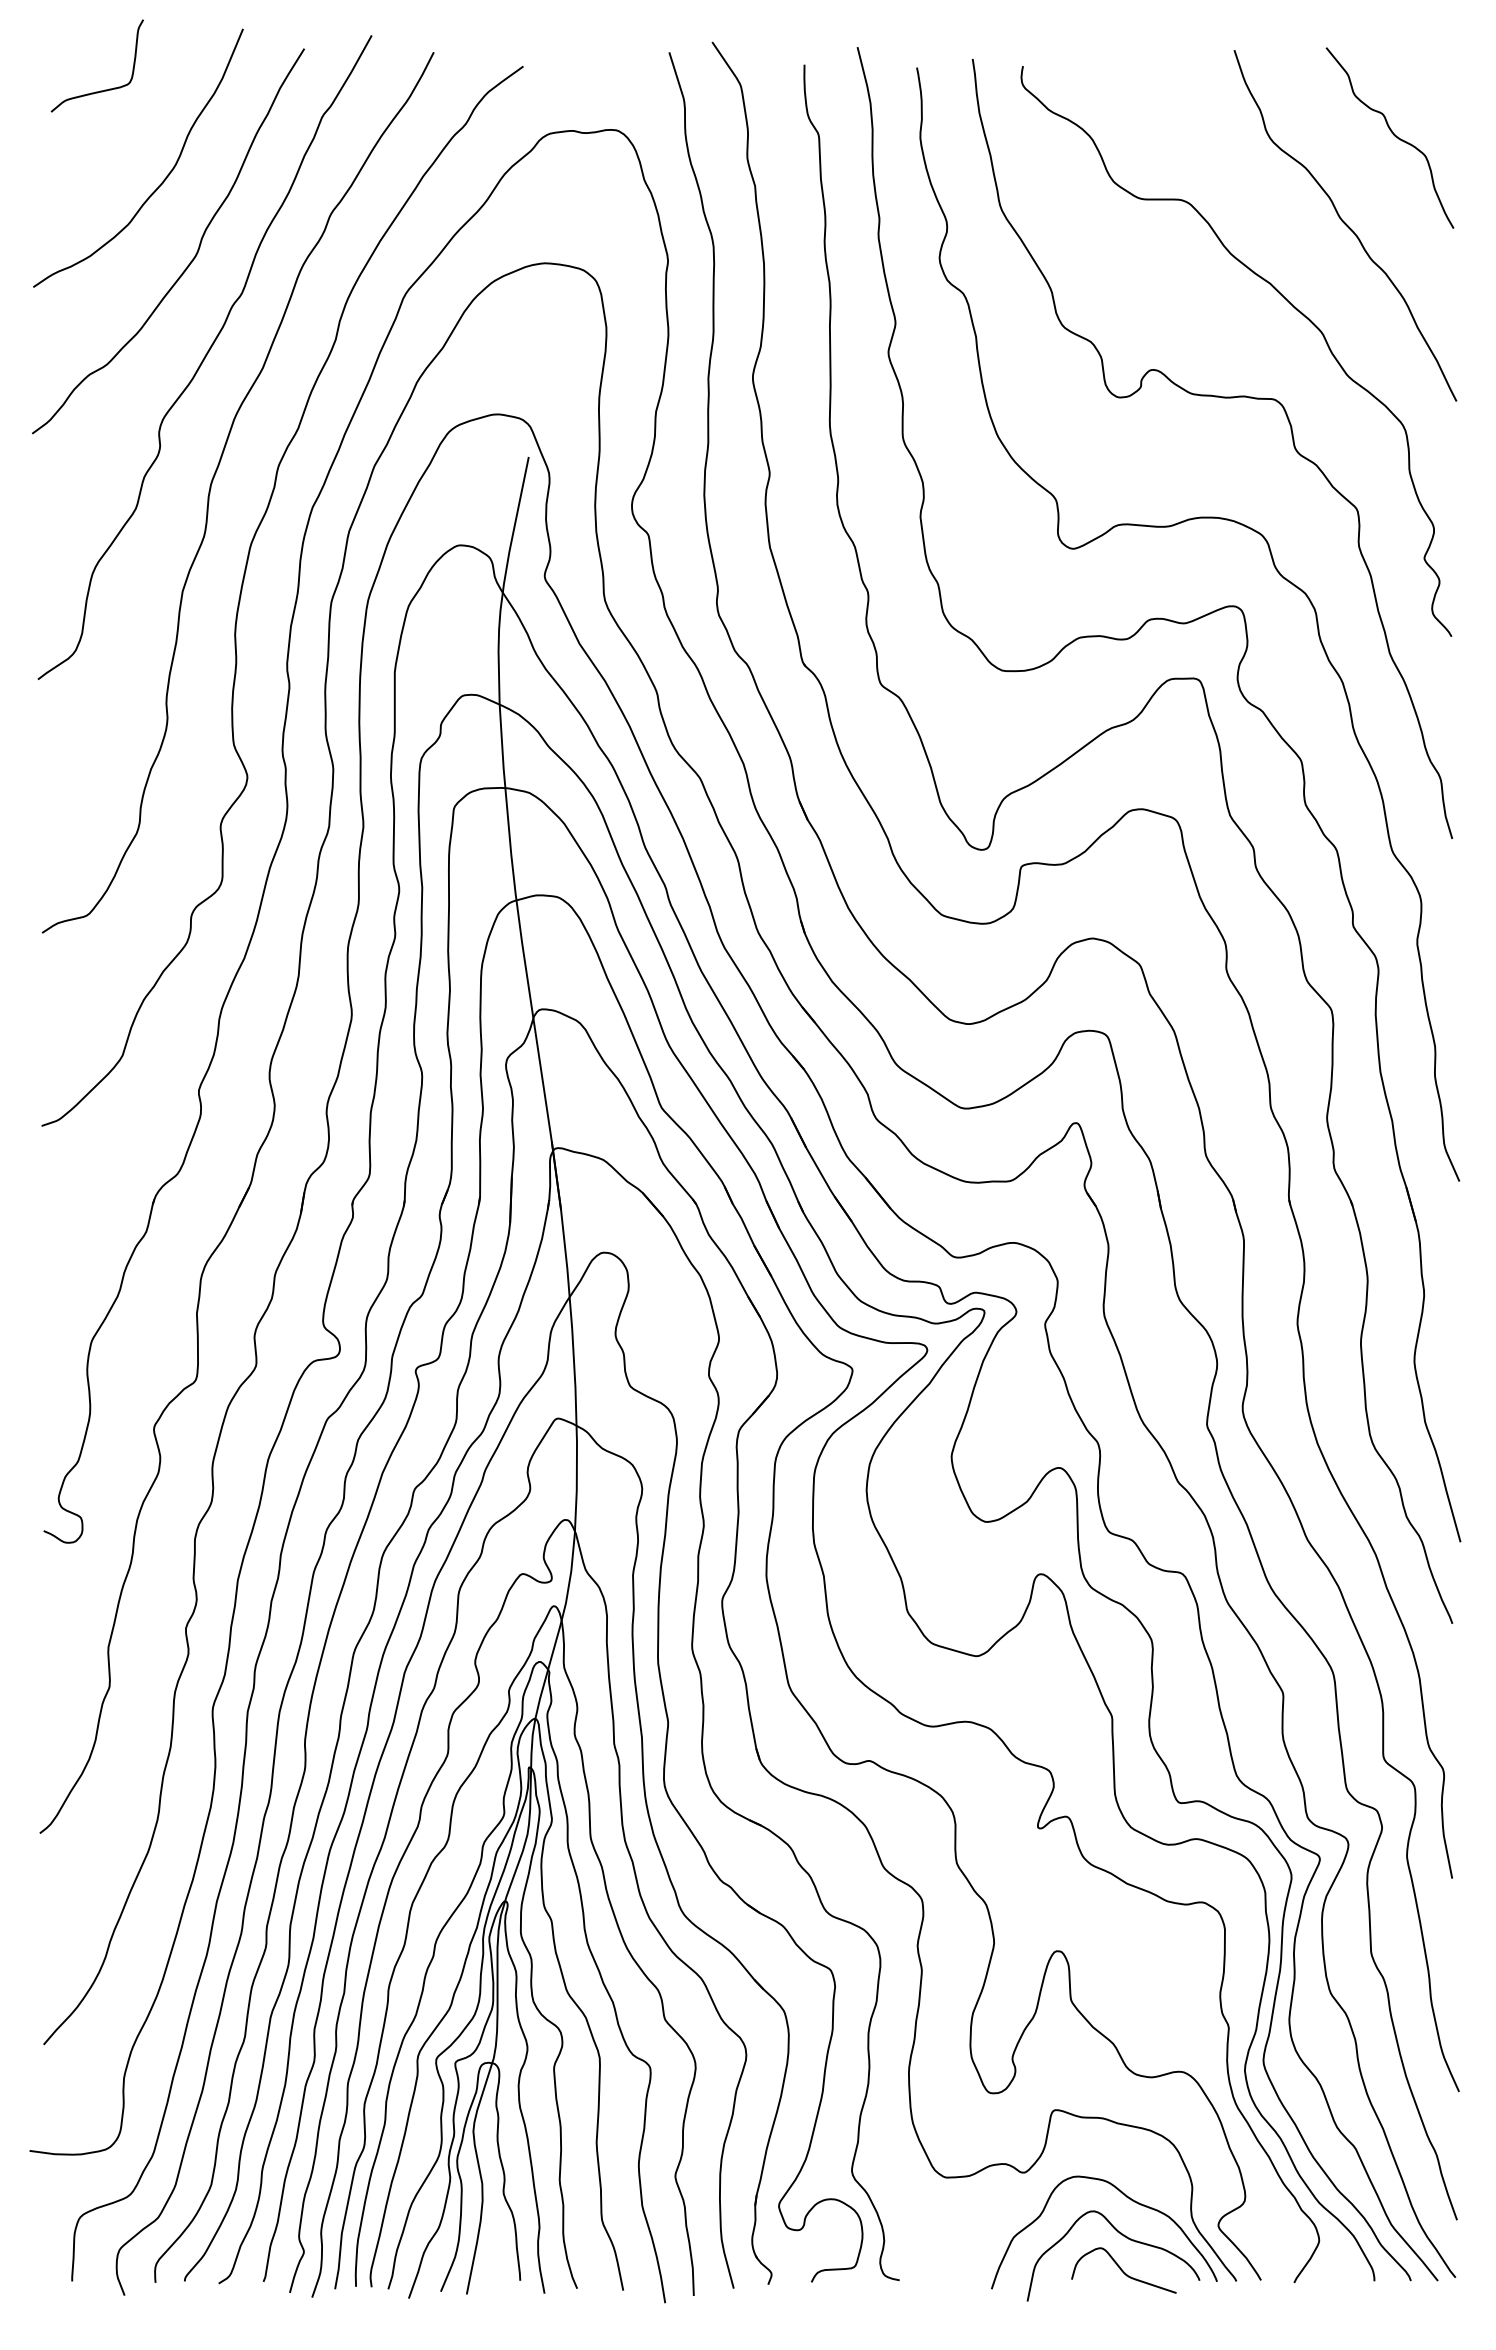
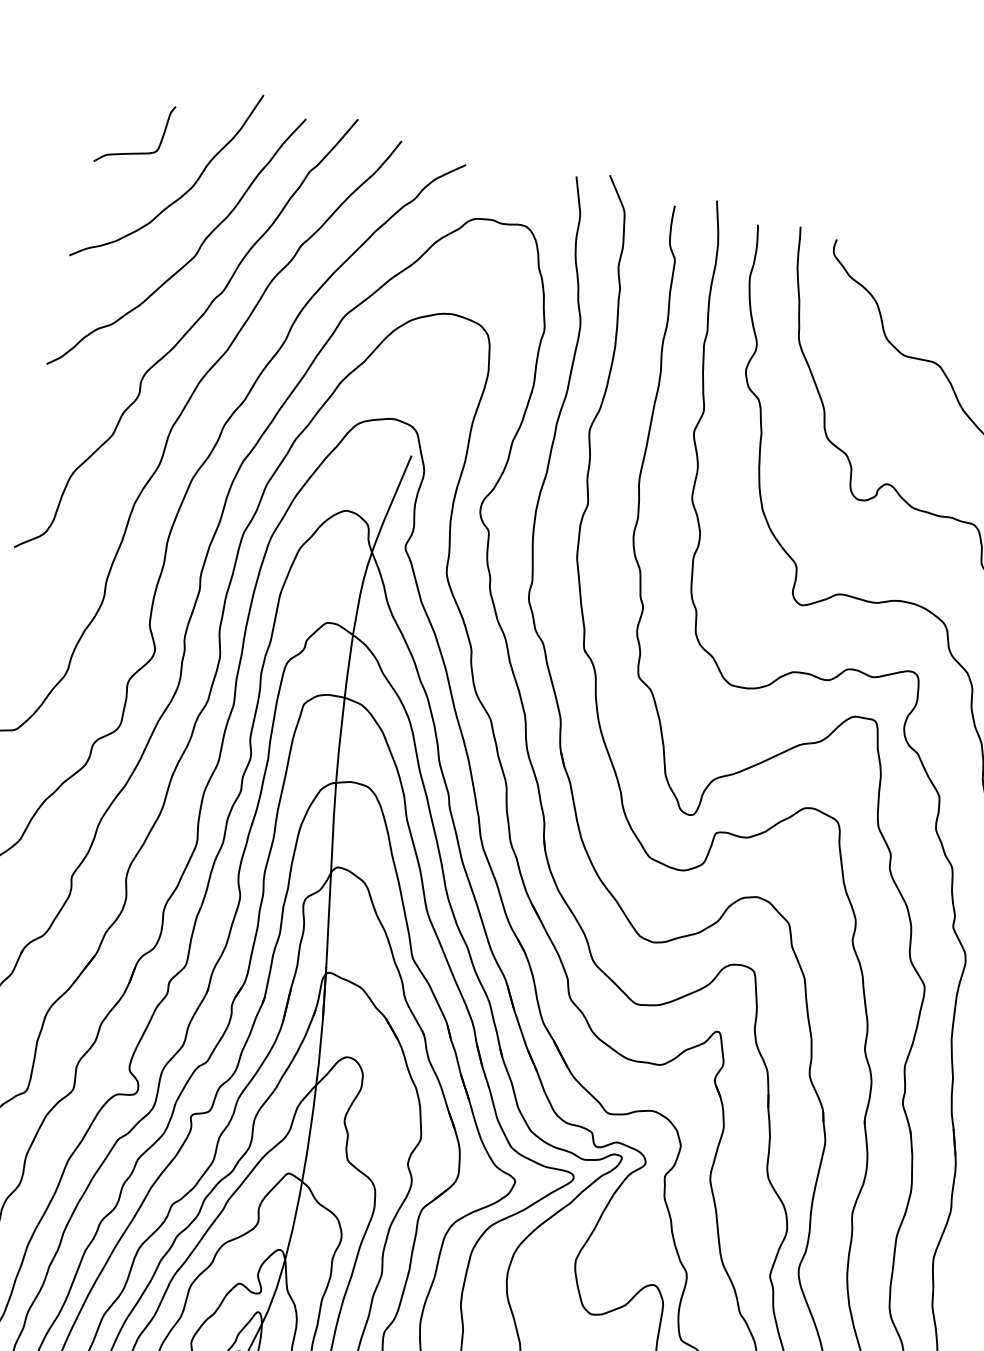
curve: (104, 89) -> (136, 152), moved

